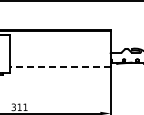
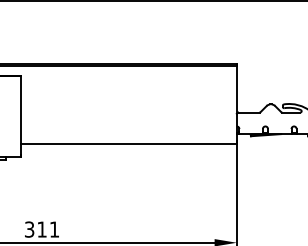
line: (59, 67) -> (127, 144), dashed -> solid

